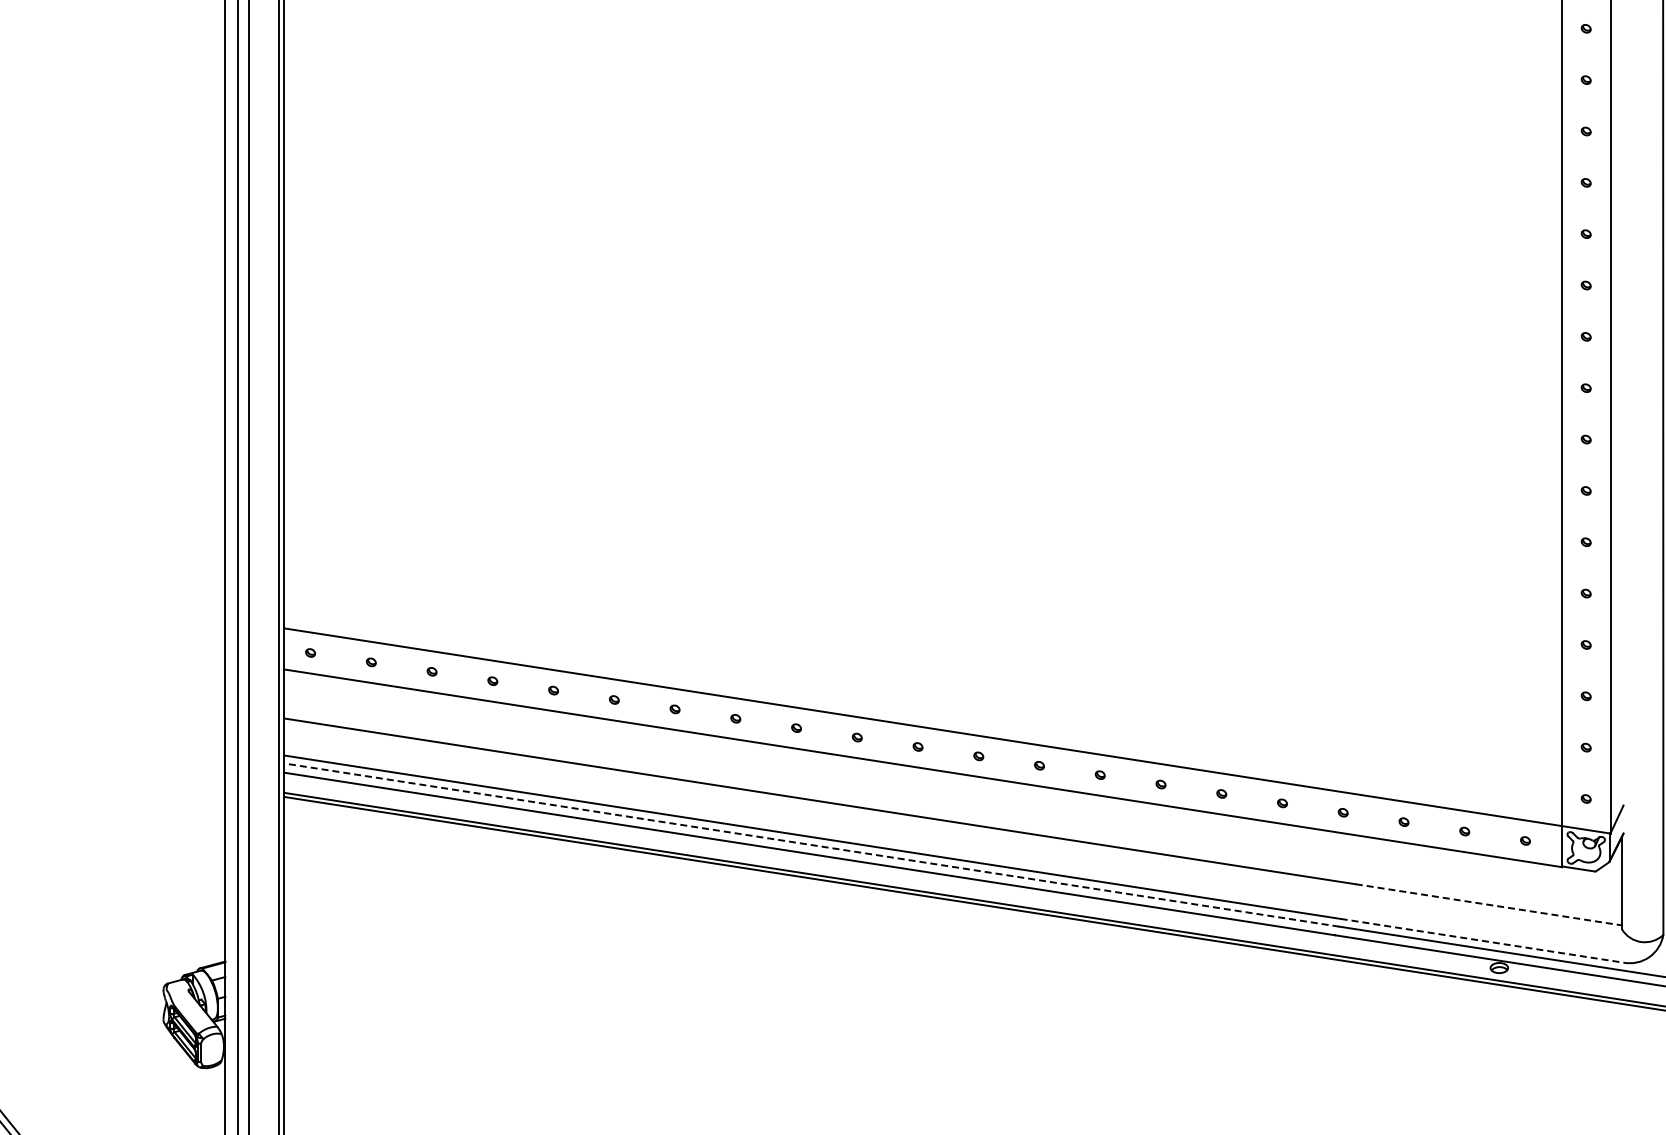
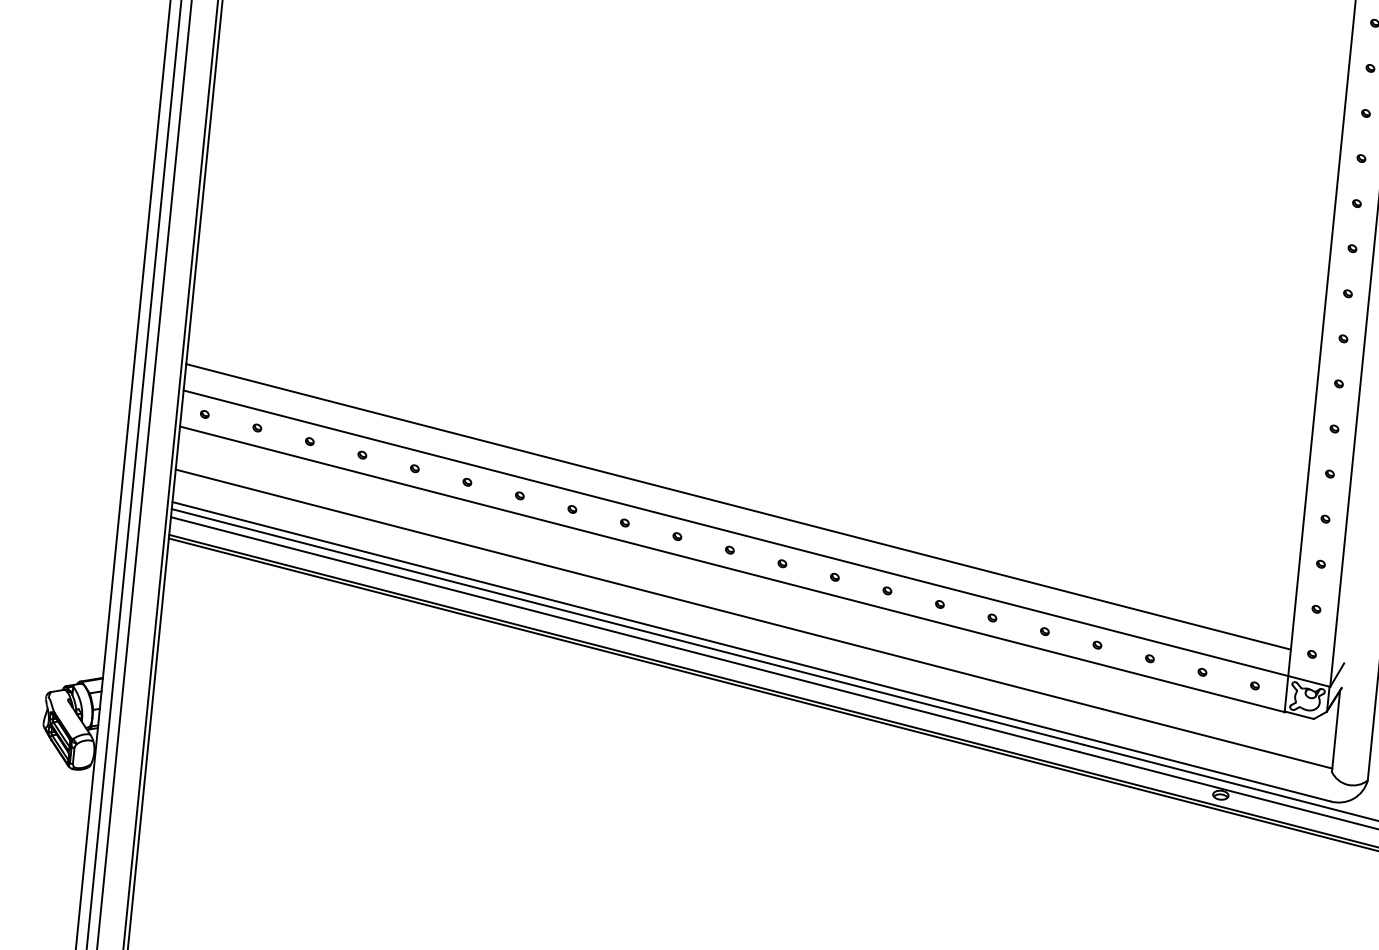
line: (922, 696) -> (738, 506), added
line: (811, 845) -> (627, 627), dashed -> solid
line: (1488, 904) -> (1216, 738), dashed -> solid
line: (1482, 940) -> (1208, 769), dashed -> solid

